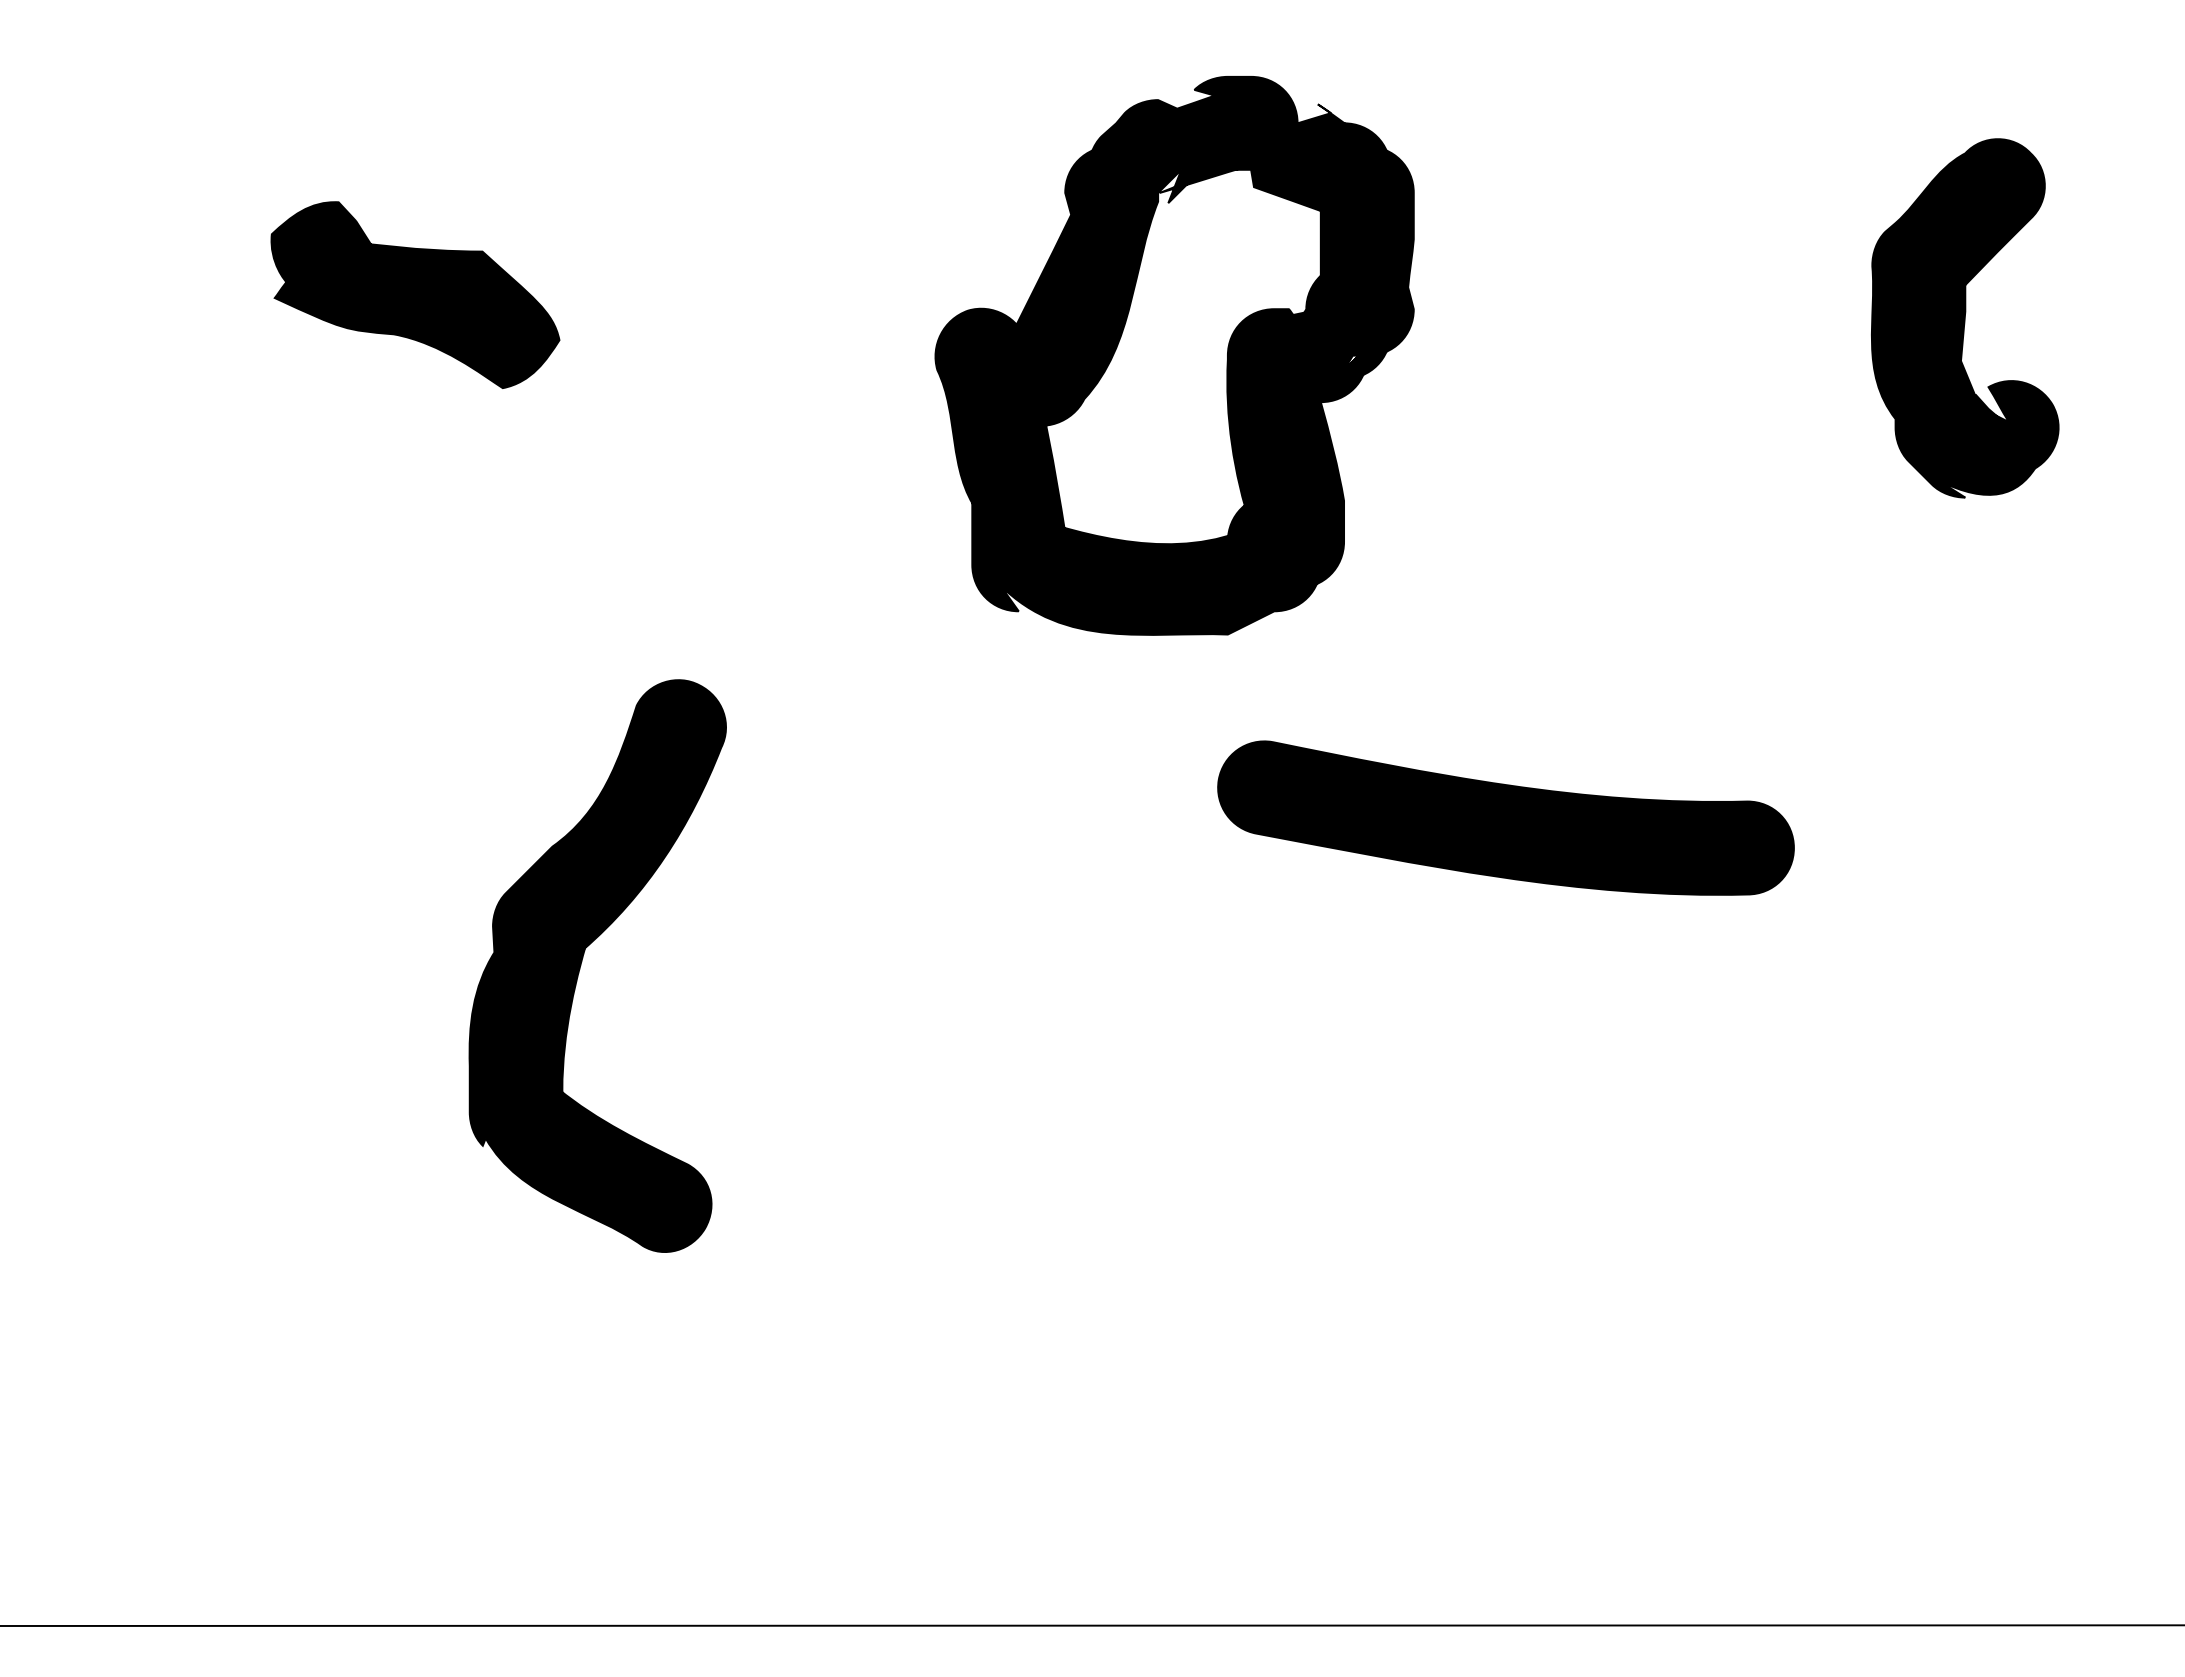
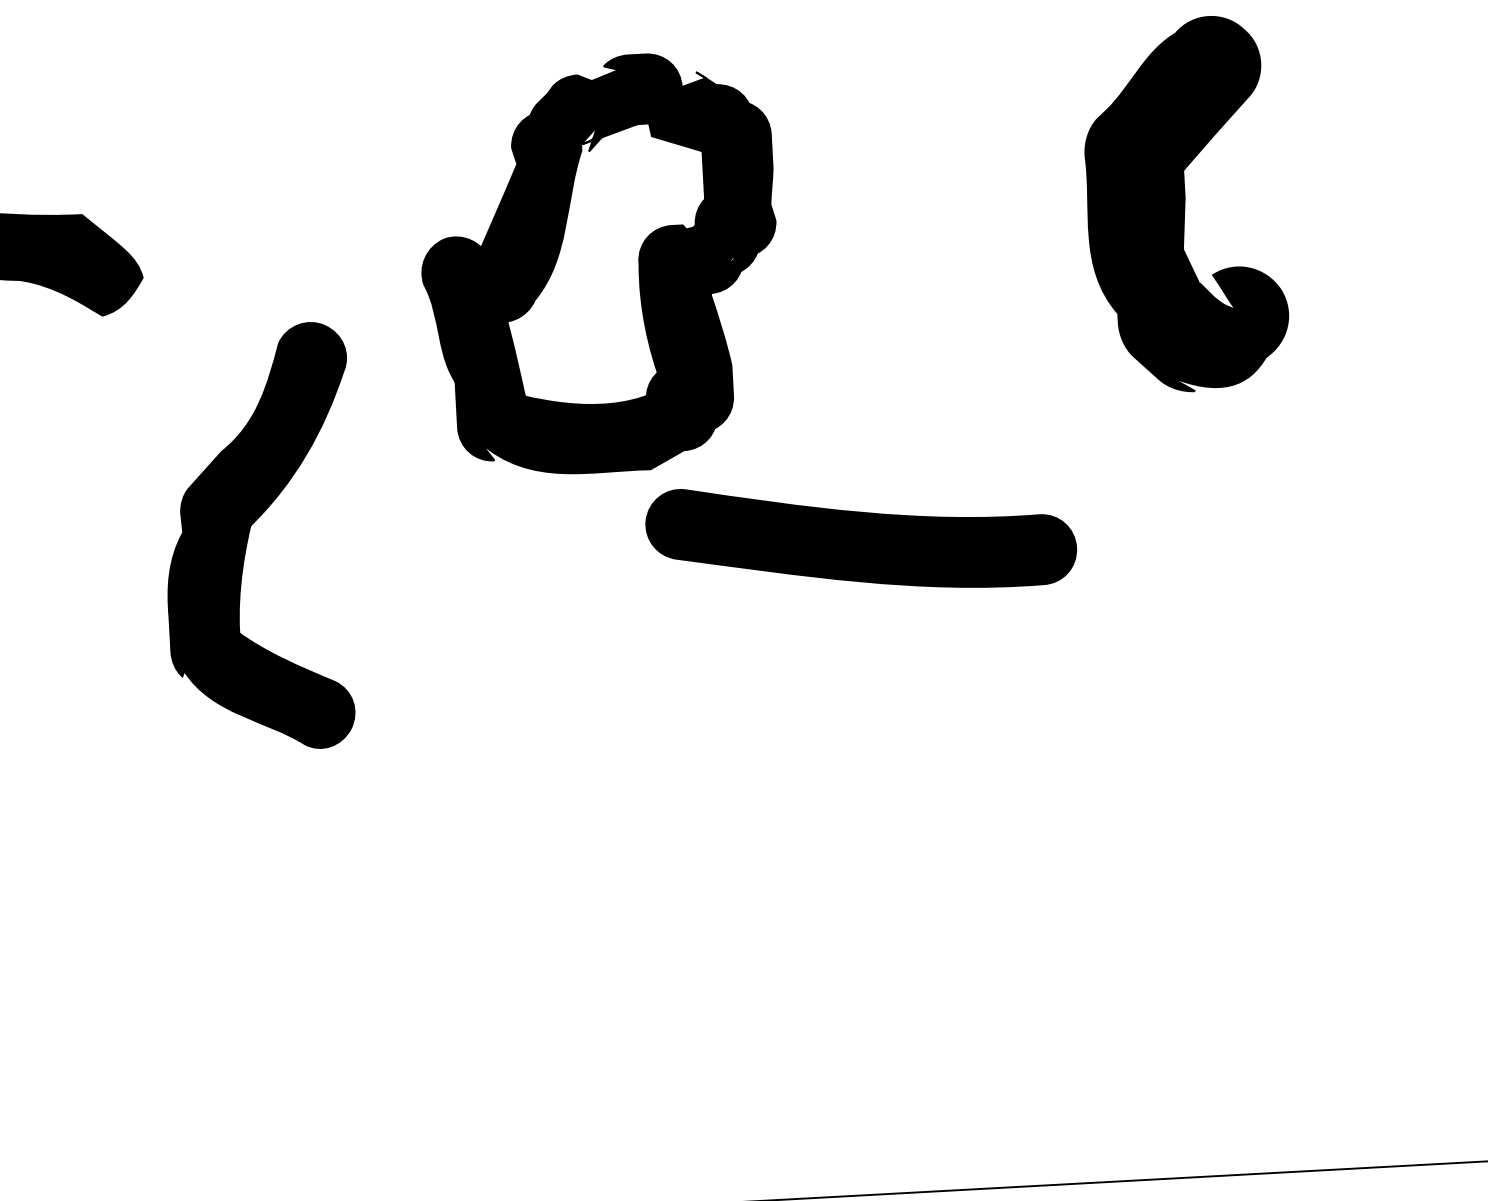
part: (1965, 318) -> (1185, 205), size x1.4
part: (1505, 817) -> (860, 536), moved
part: (582, 961) -> (248, 535), moved

